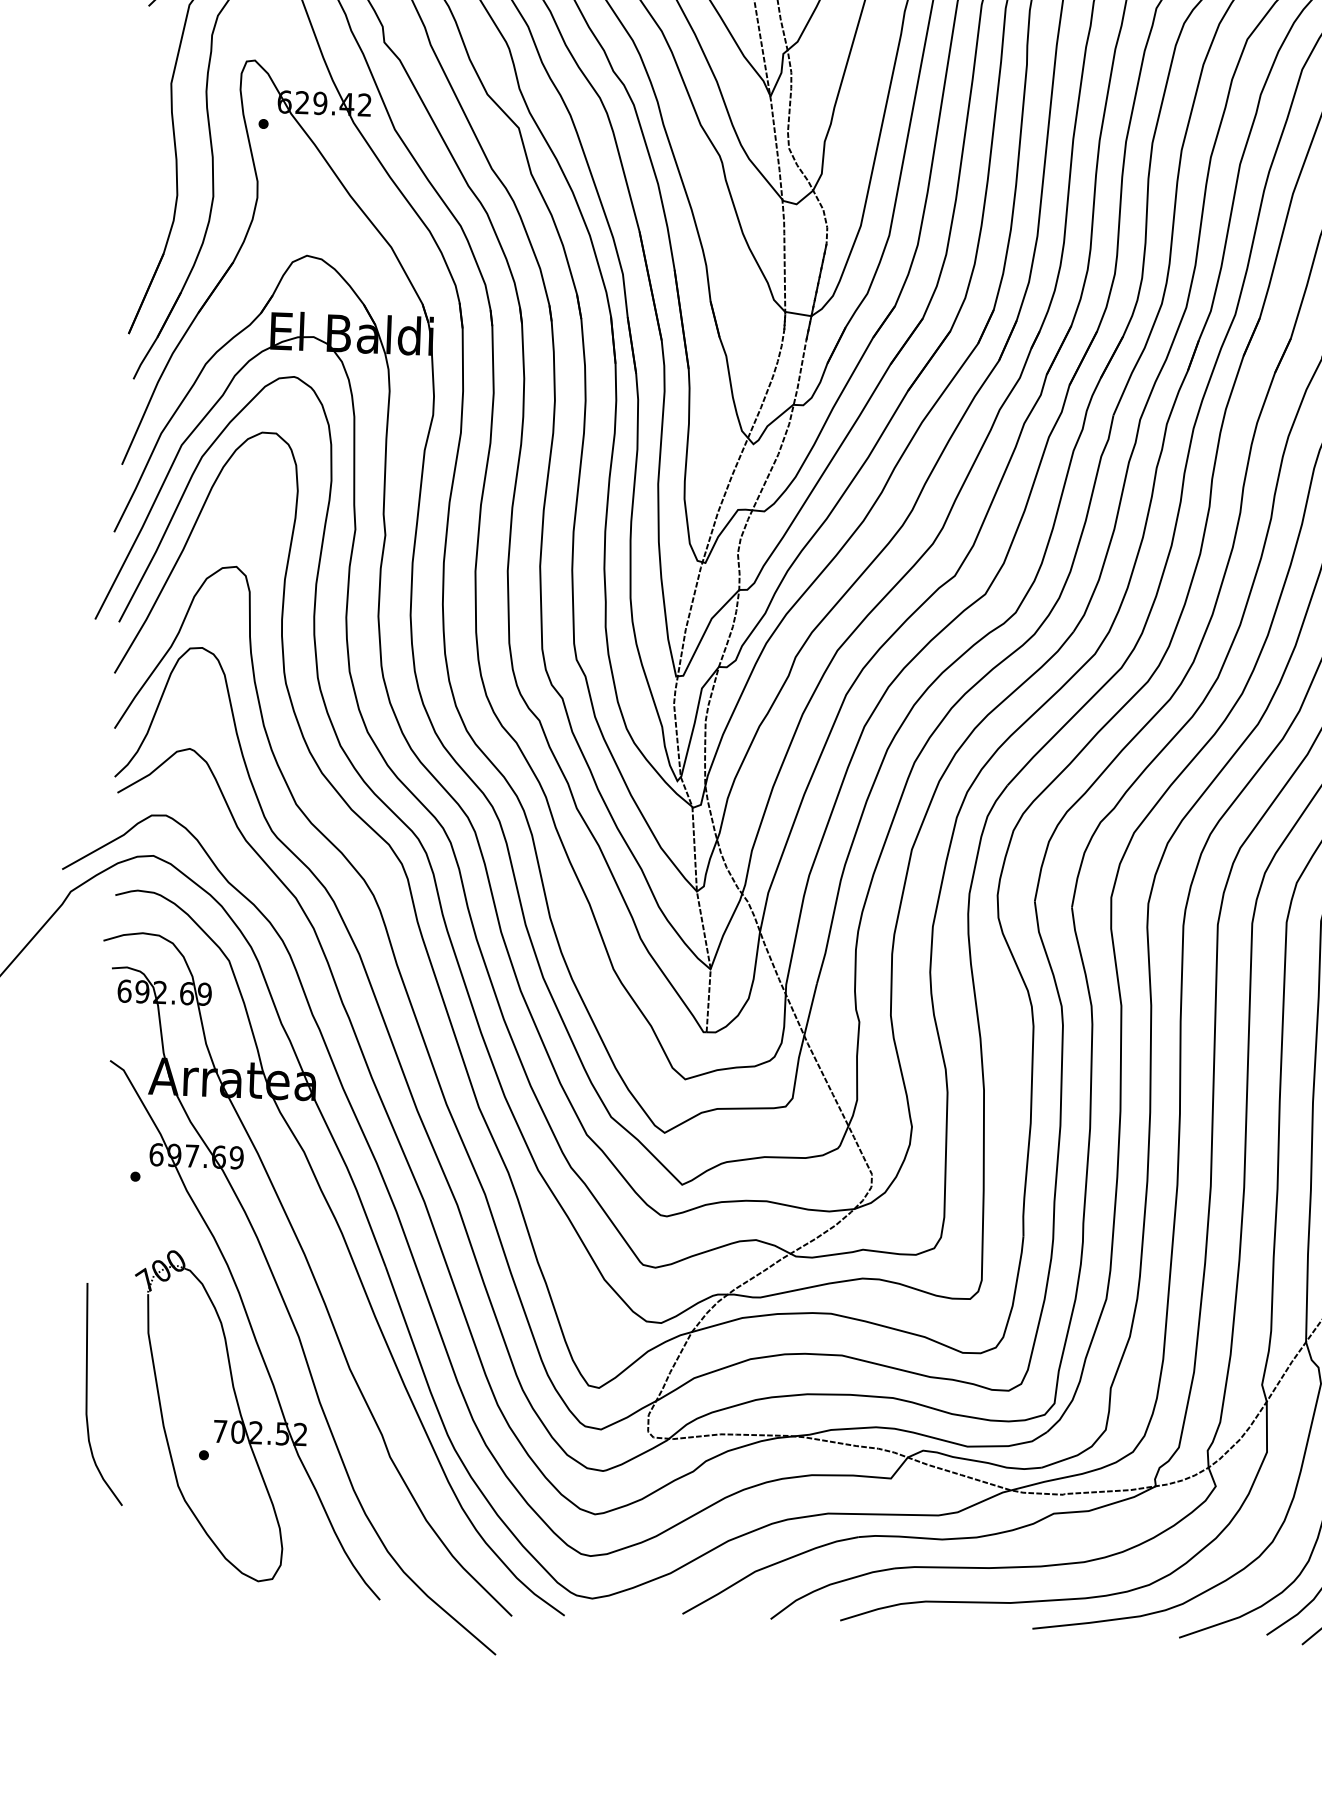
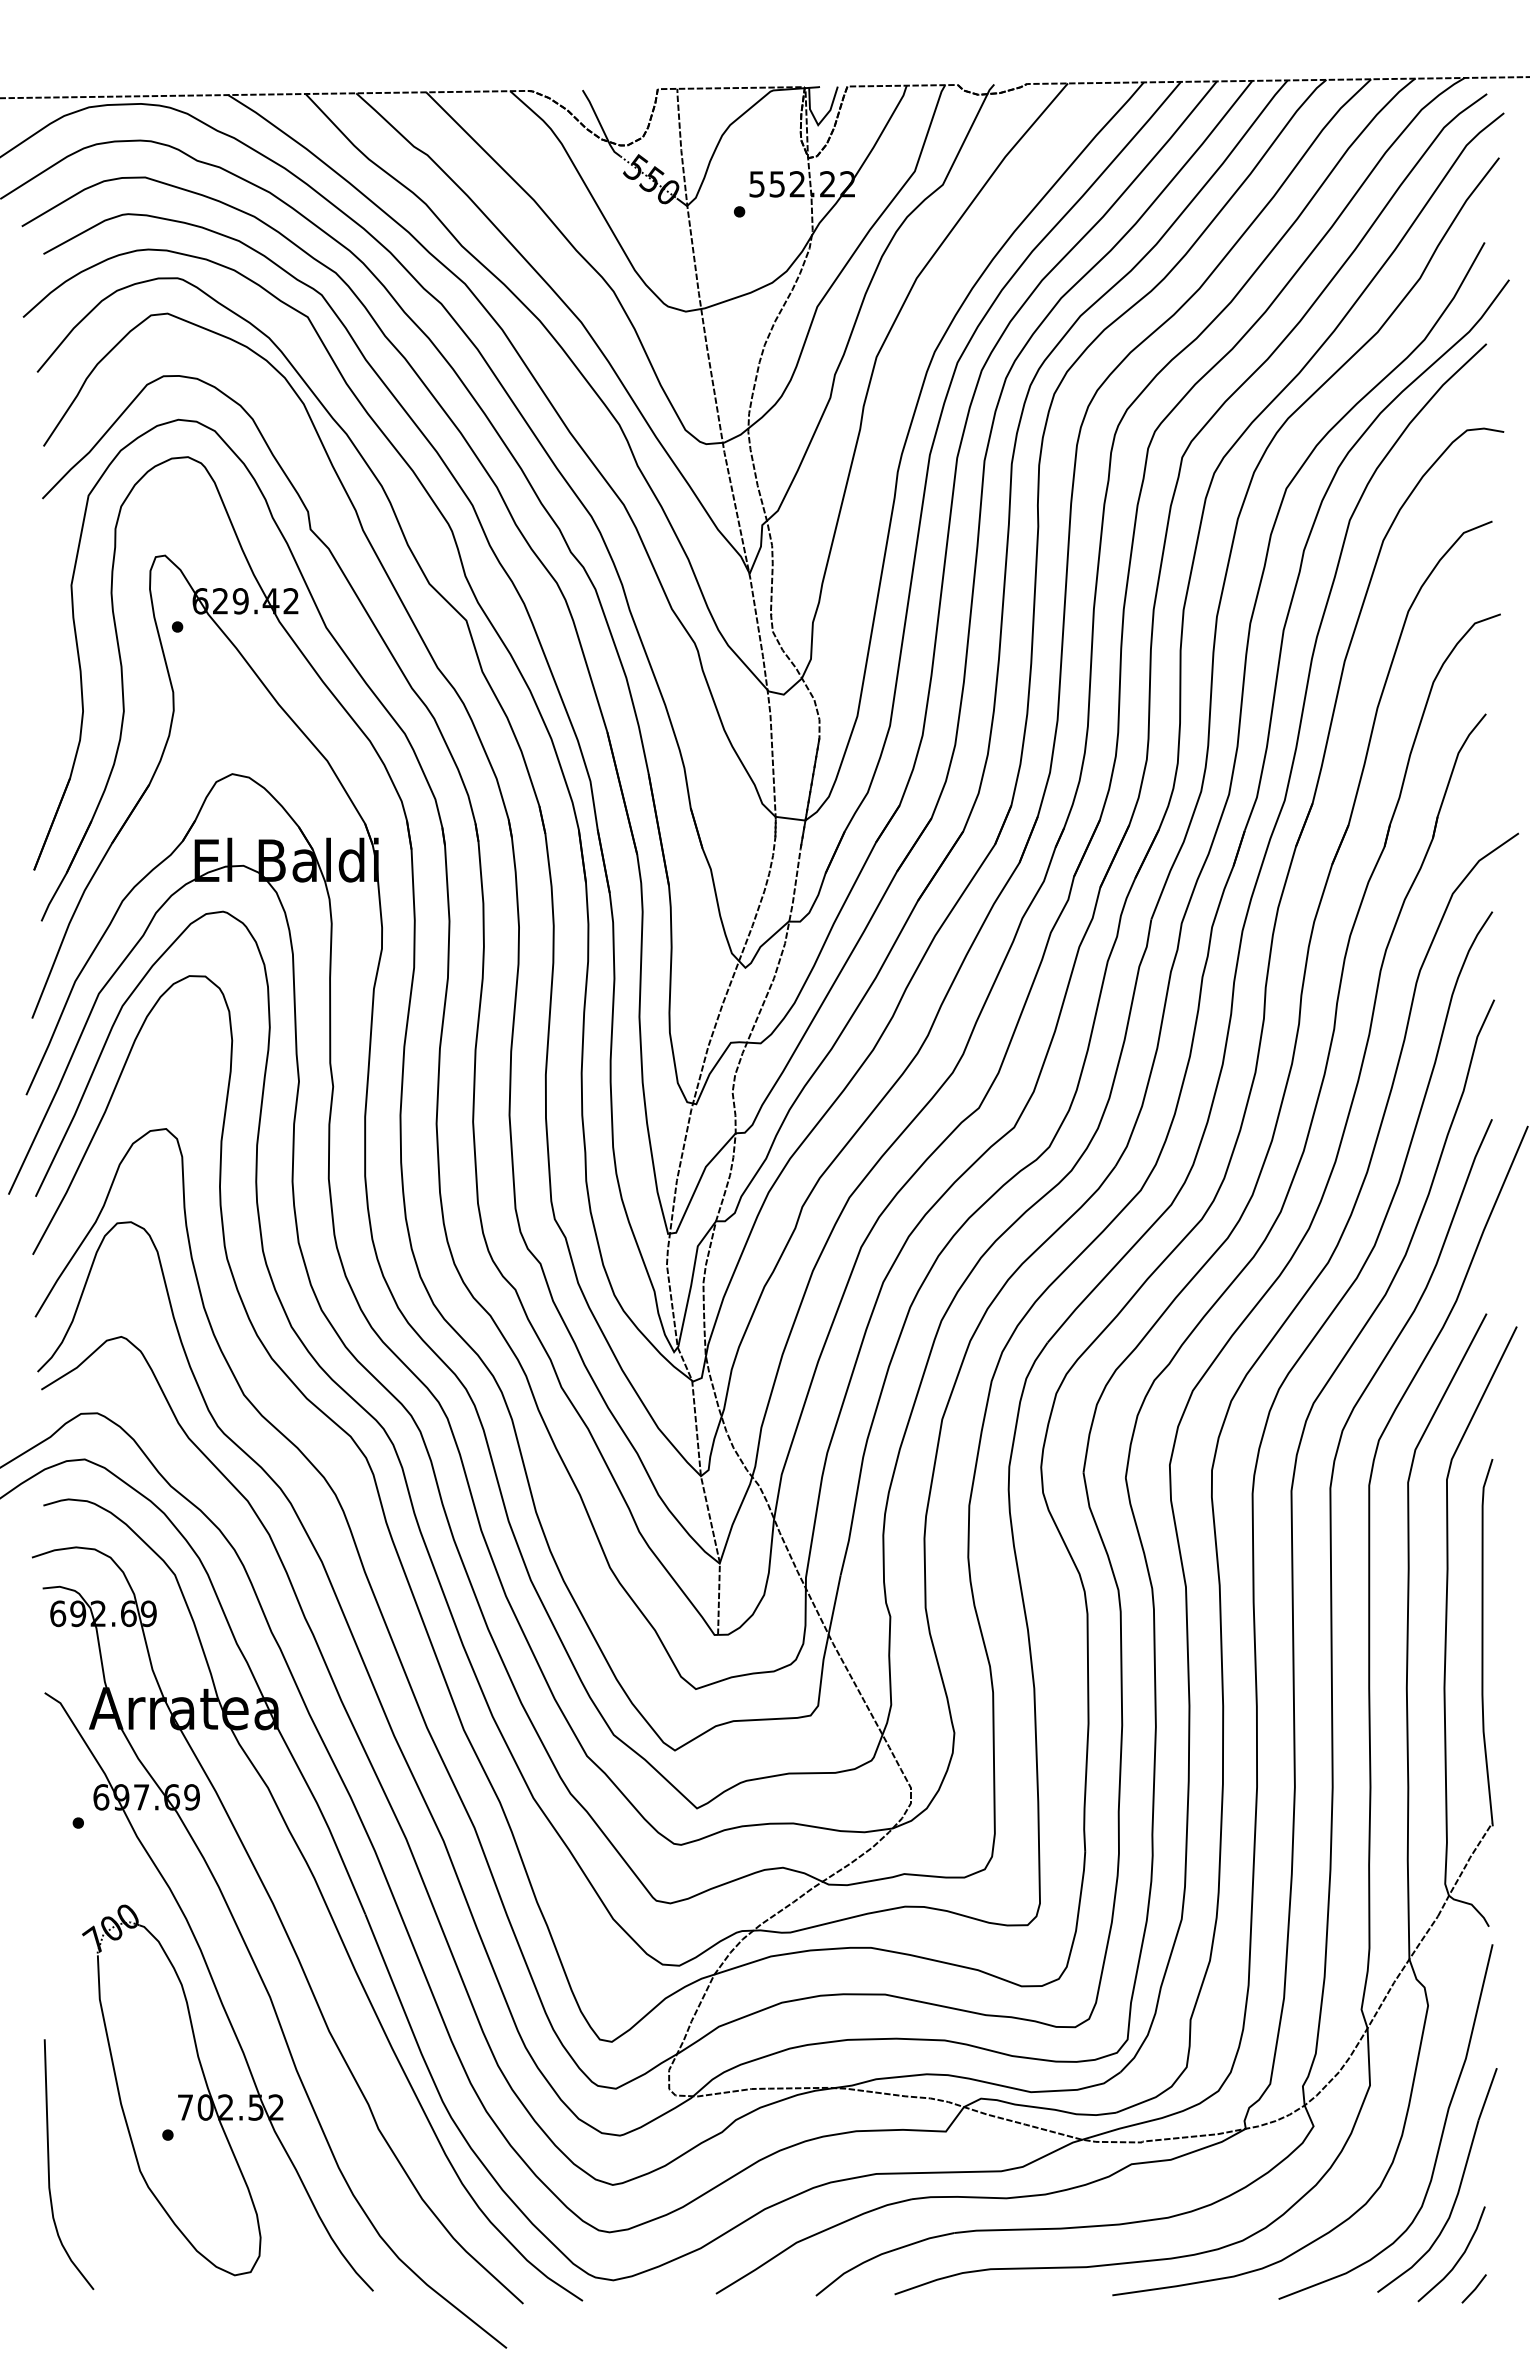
curve: (87, 1393) -> (49, 2164), moved

